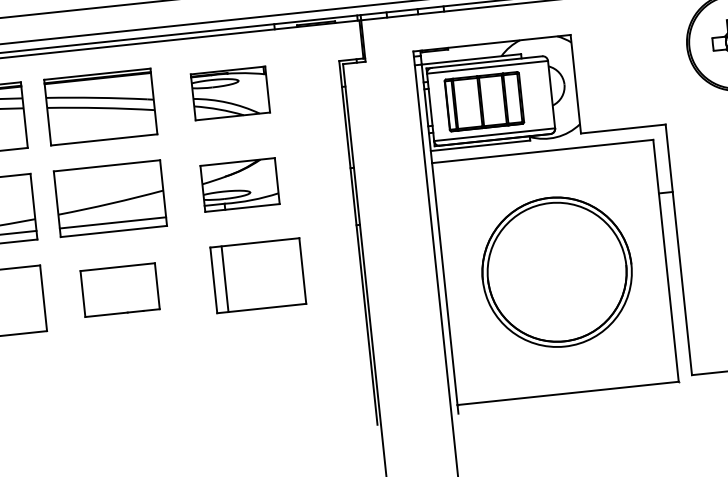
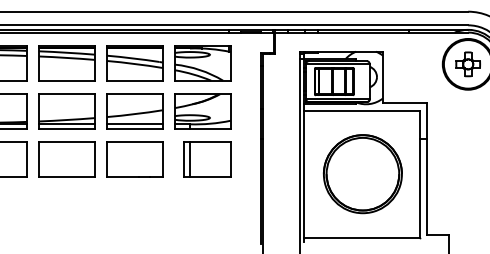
part: (229, 93) -> (202, 63), size x1.43
part: (239, 185) -> (202, 111), size x1.43
part: (119, 289) -> (134, 159), size x1.43

